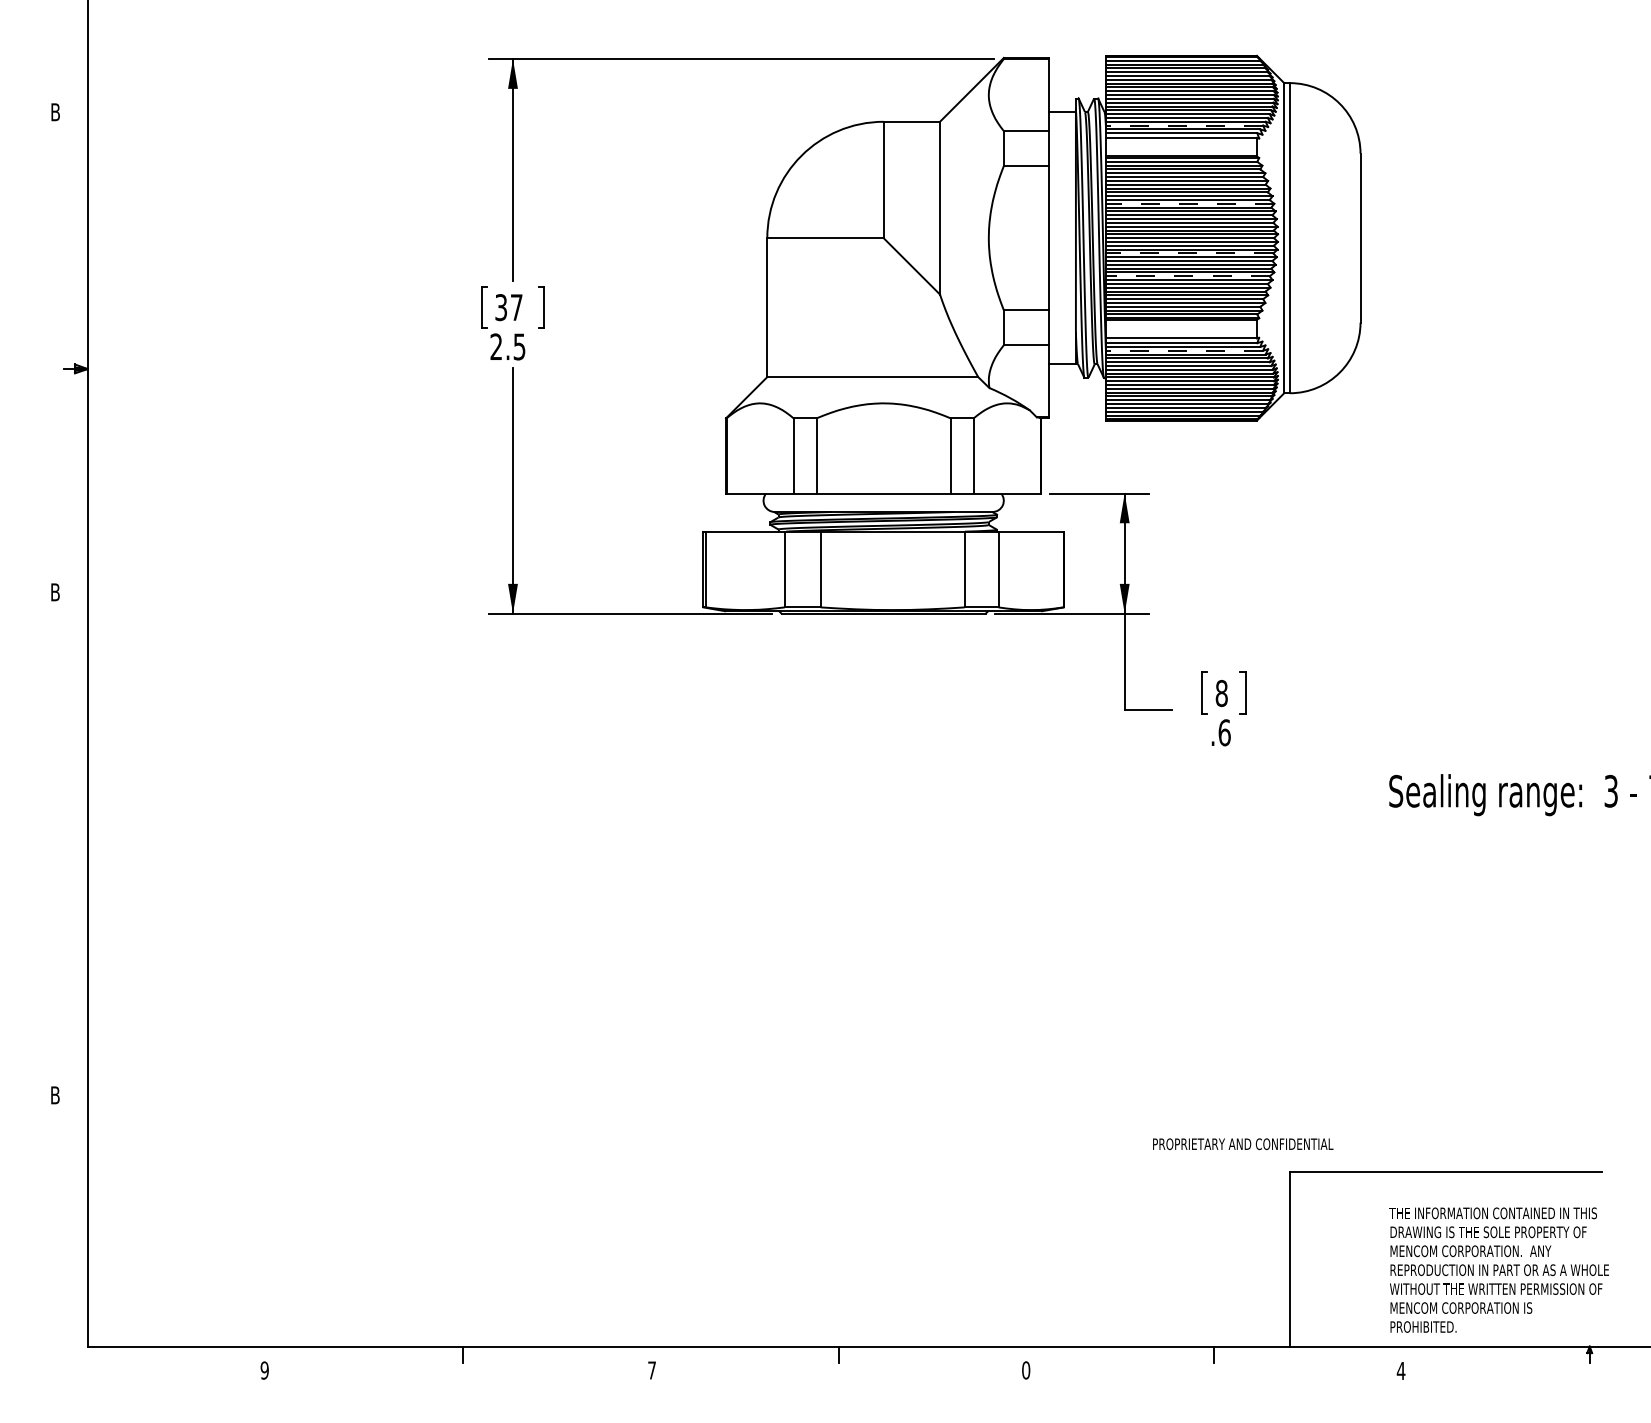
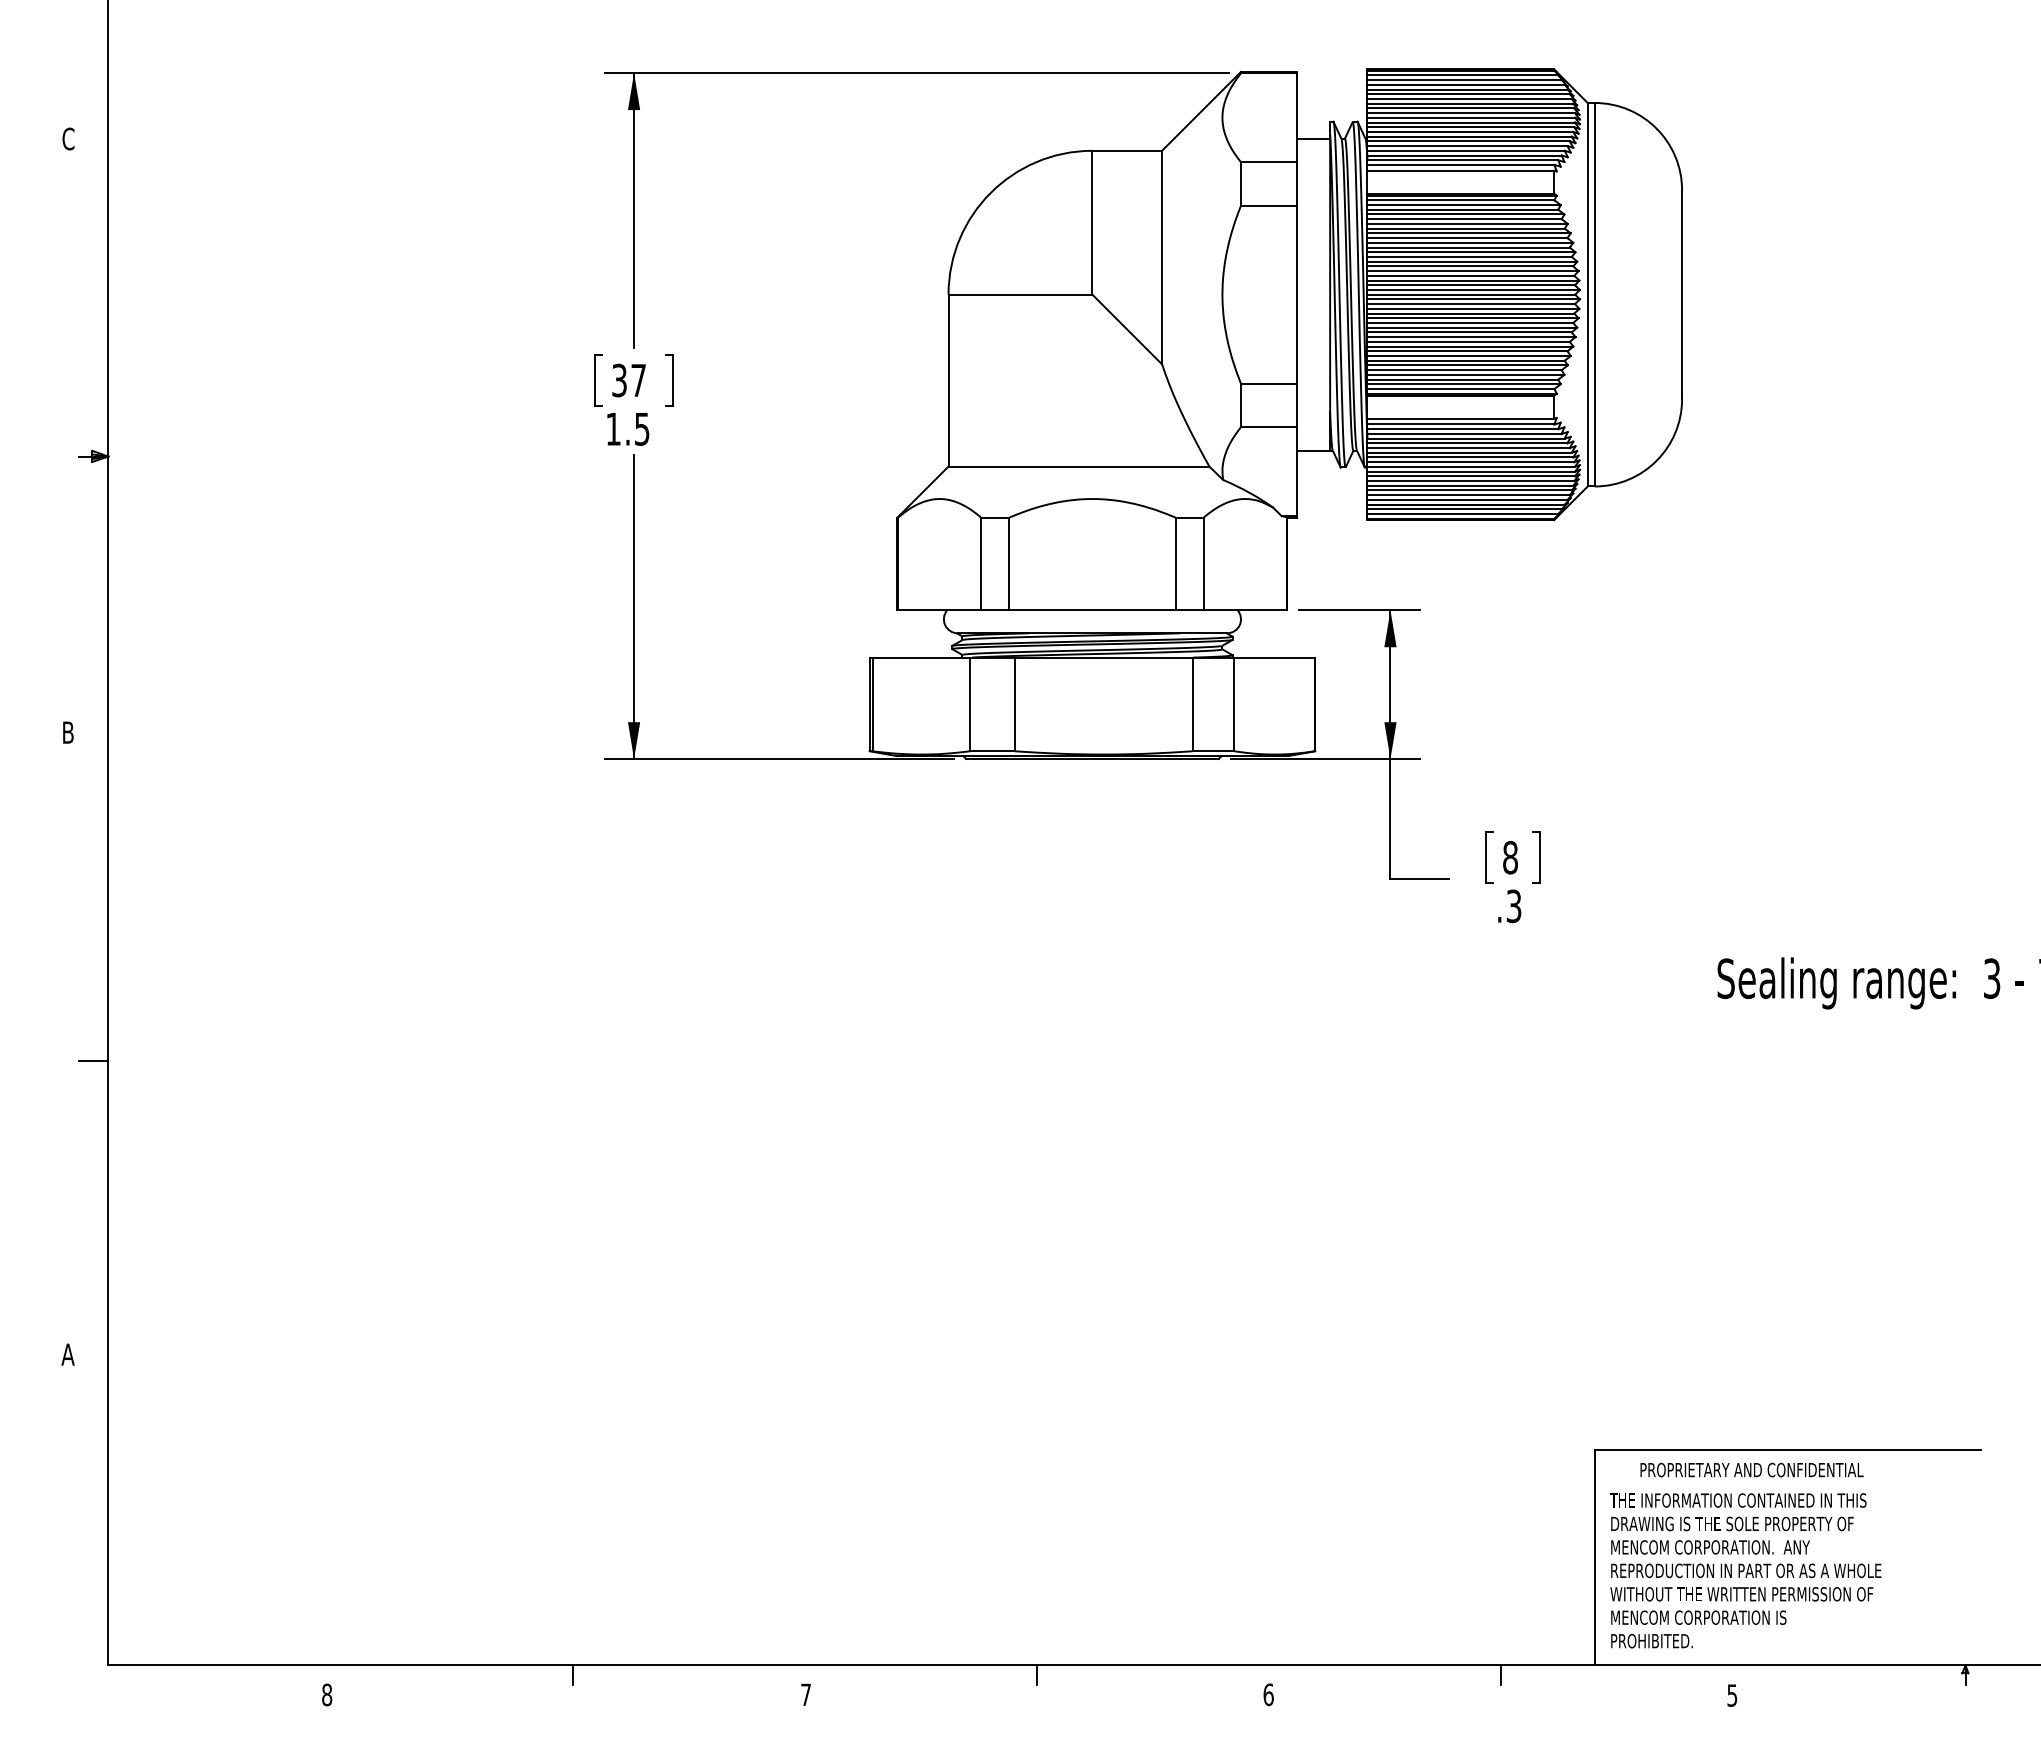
text: (55, 111) -> (68, 138), B -> C
line: (1184, 125) -> (1464, 155), dashed -> solid
line: (1190, 204) -> (1471, 252), dashed -> solid
line: (1189, 253) -> (1470, 313), dashed -> solid
line: (1187, 276) -> (1468, 341), dashed -> solid
text: (496, 346) -> (613, 428), 2.5 -> 1.5
line: (1184, 350) -> (1464, 433), dashed -> solid
text: (1224, 732) -> (1513, 906), .6 -> .3
line: (75, 857) -> (93, 1060), added
text: (54, 1095) -> (67, 1354), B -> A
text: (1242, 1143) -> (1751, 1469), moved
text: (1499, 1269) -> (1745, 1570), moved
text: (265, 1370) -> (327, 1694), 9 -> 8
text: (1026, 1370) -> (1268, 1694), 0 -> 6
text: (1401, 1370) -> (1732, 1695), 4 -> 5

